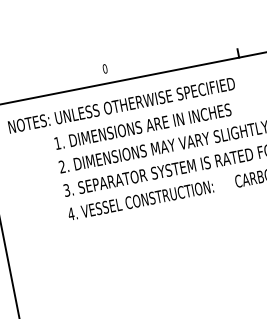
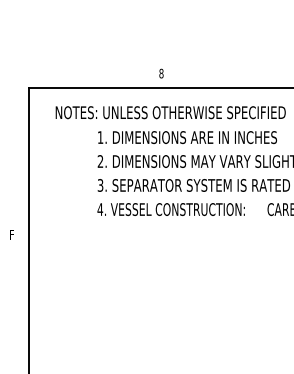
text: (105, 68) -> (161, 73), 0 -> 8

